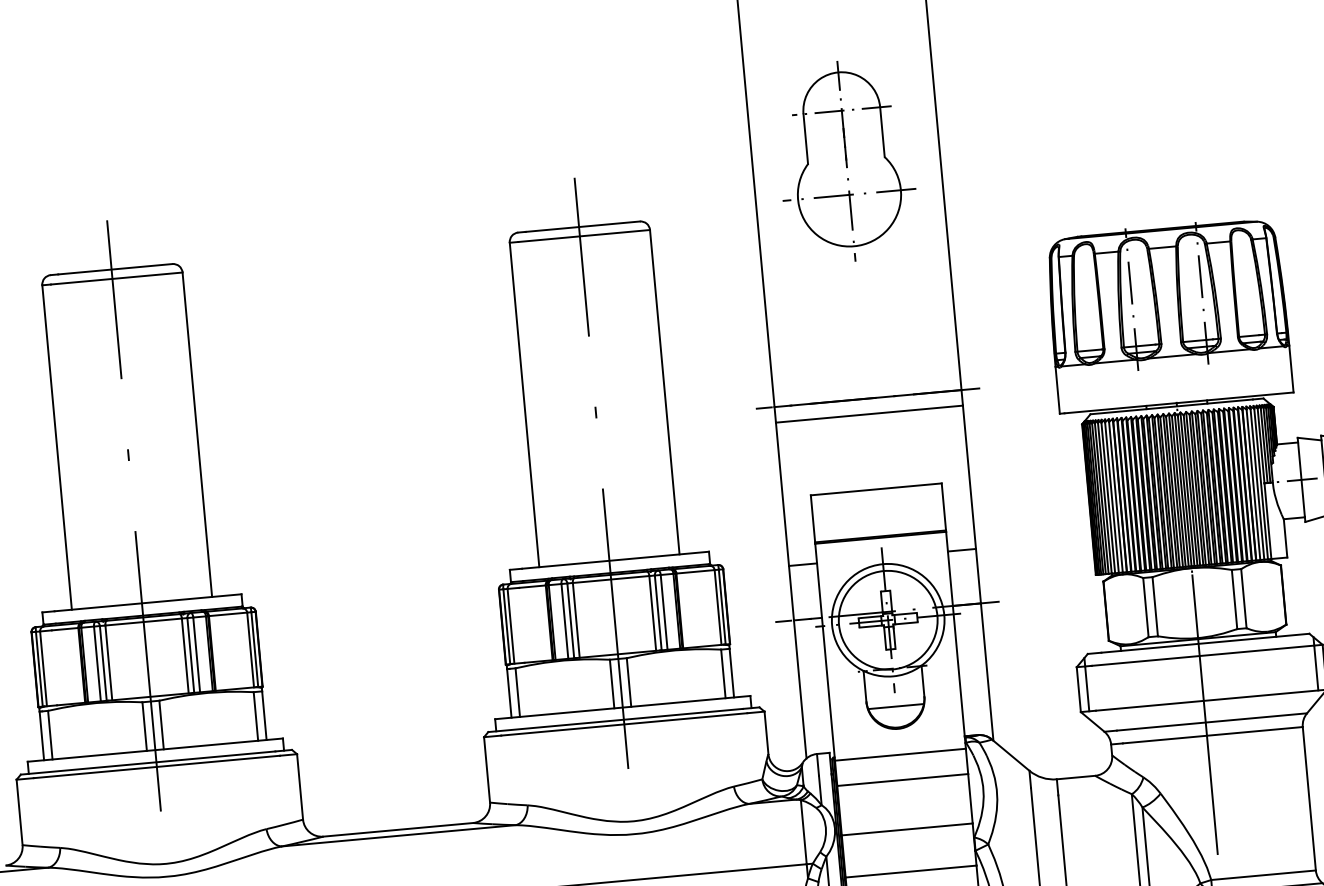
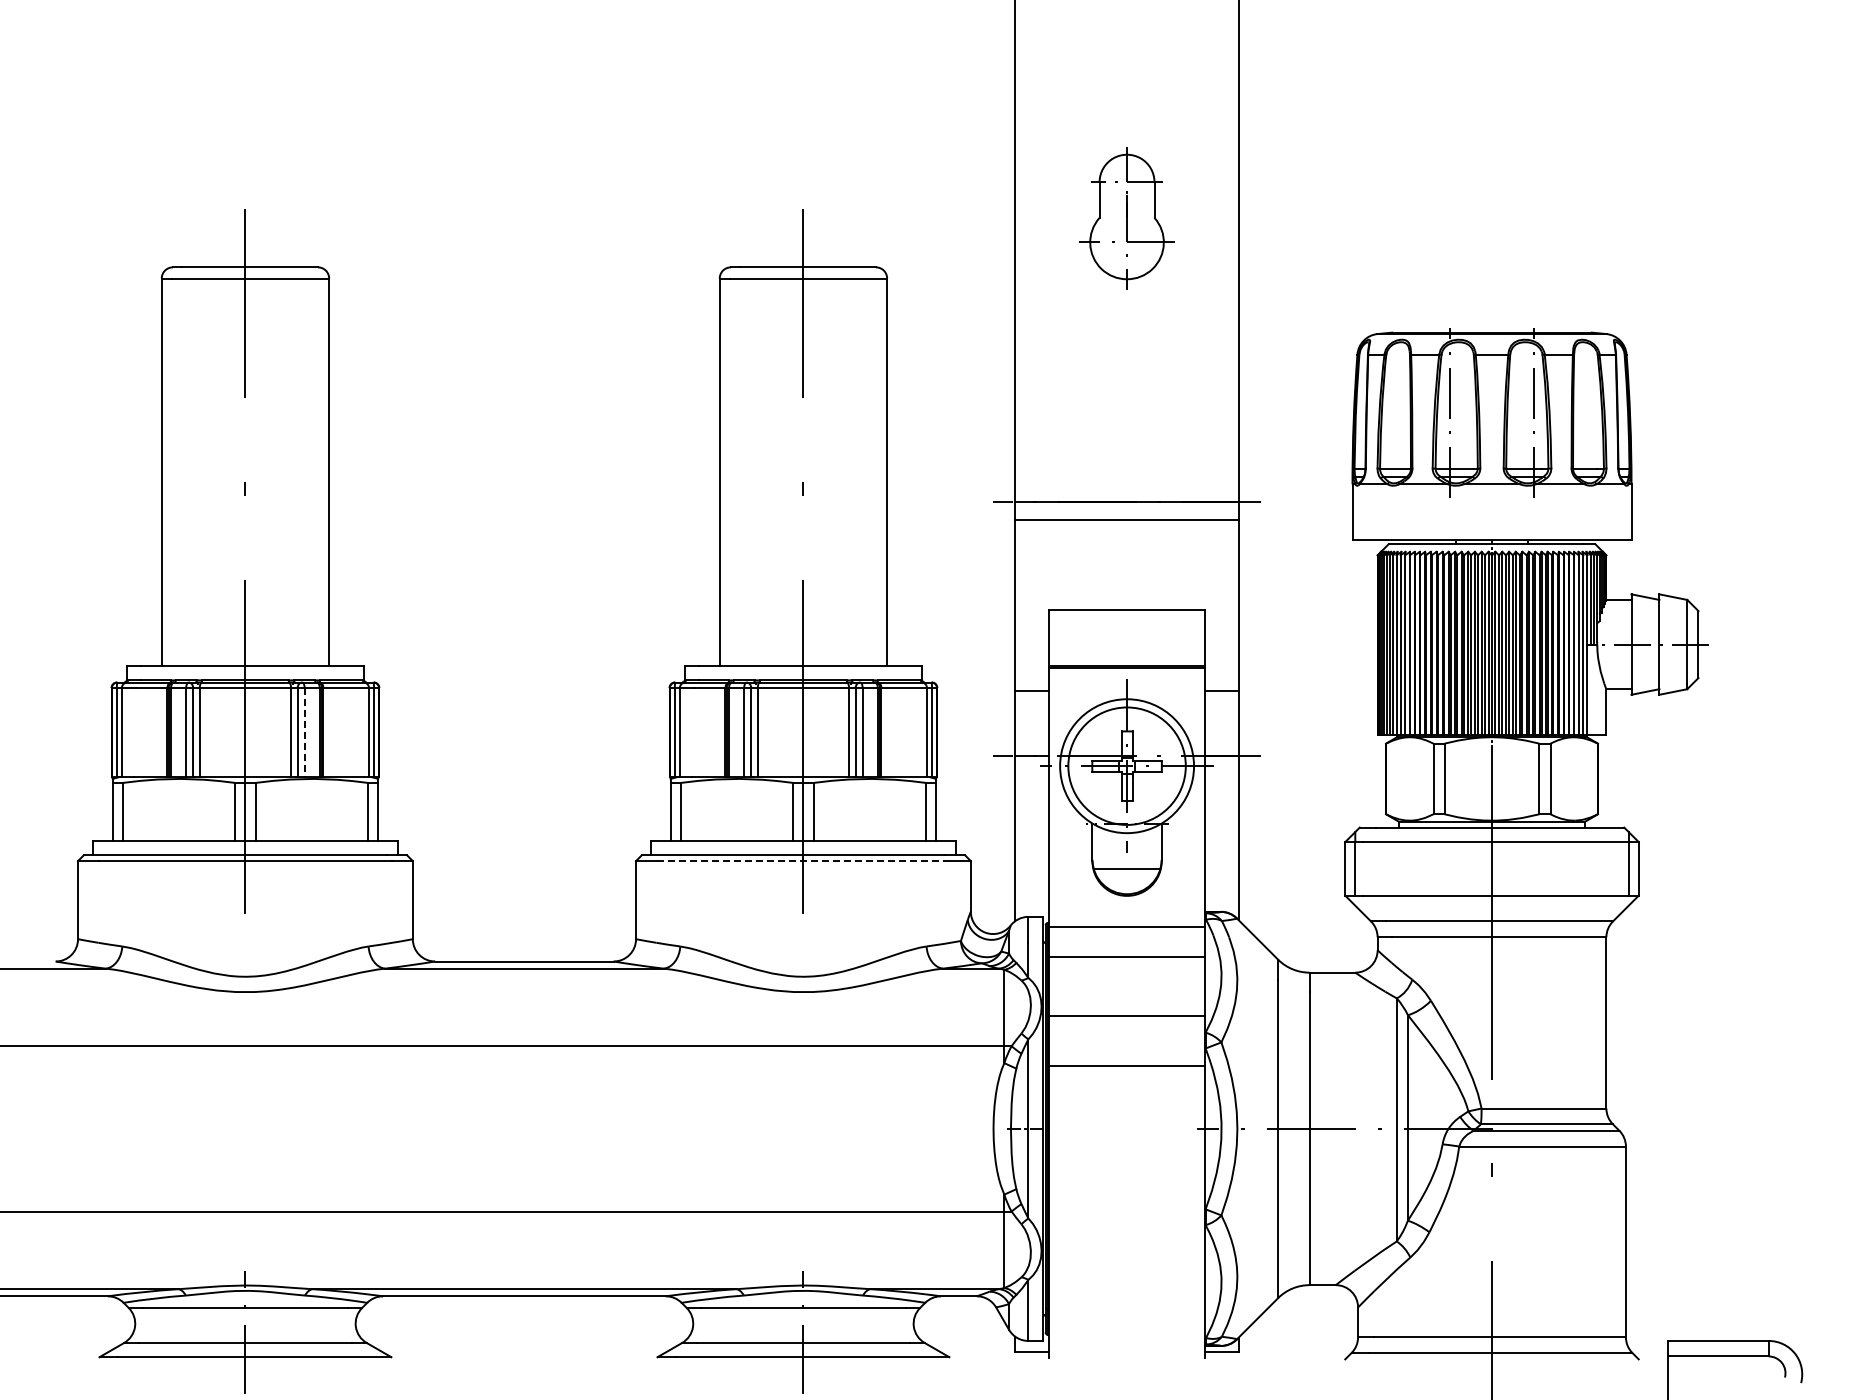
part: (845, 161) -> (1126, 218), size x0.6
line: (196, 654) -> (304, 732), solid -> dashed
line: (624, 724) -> (803, 861), solid -> dashed

